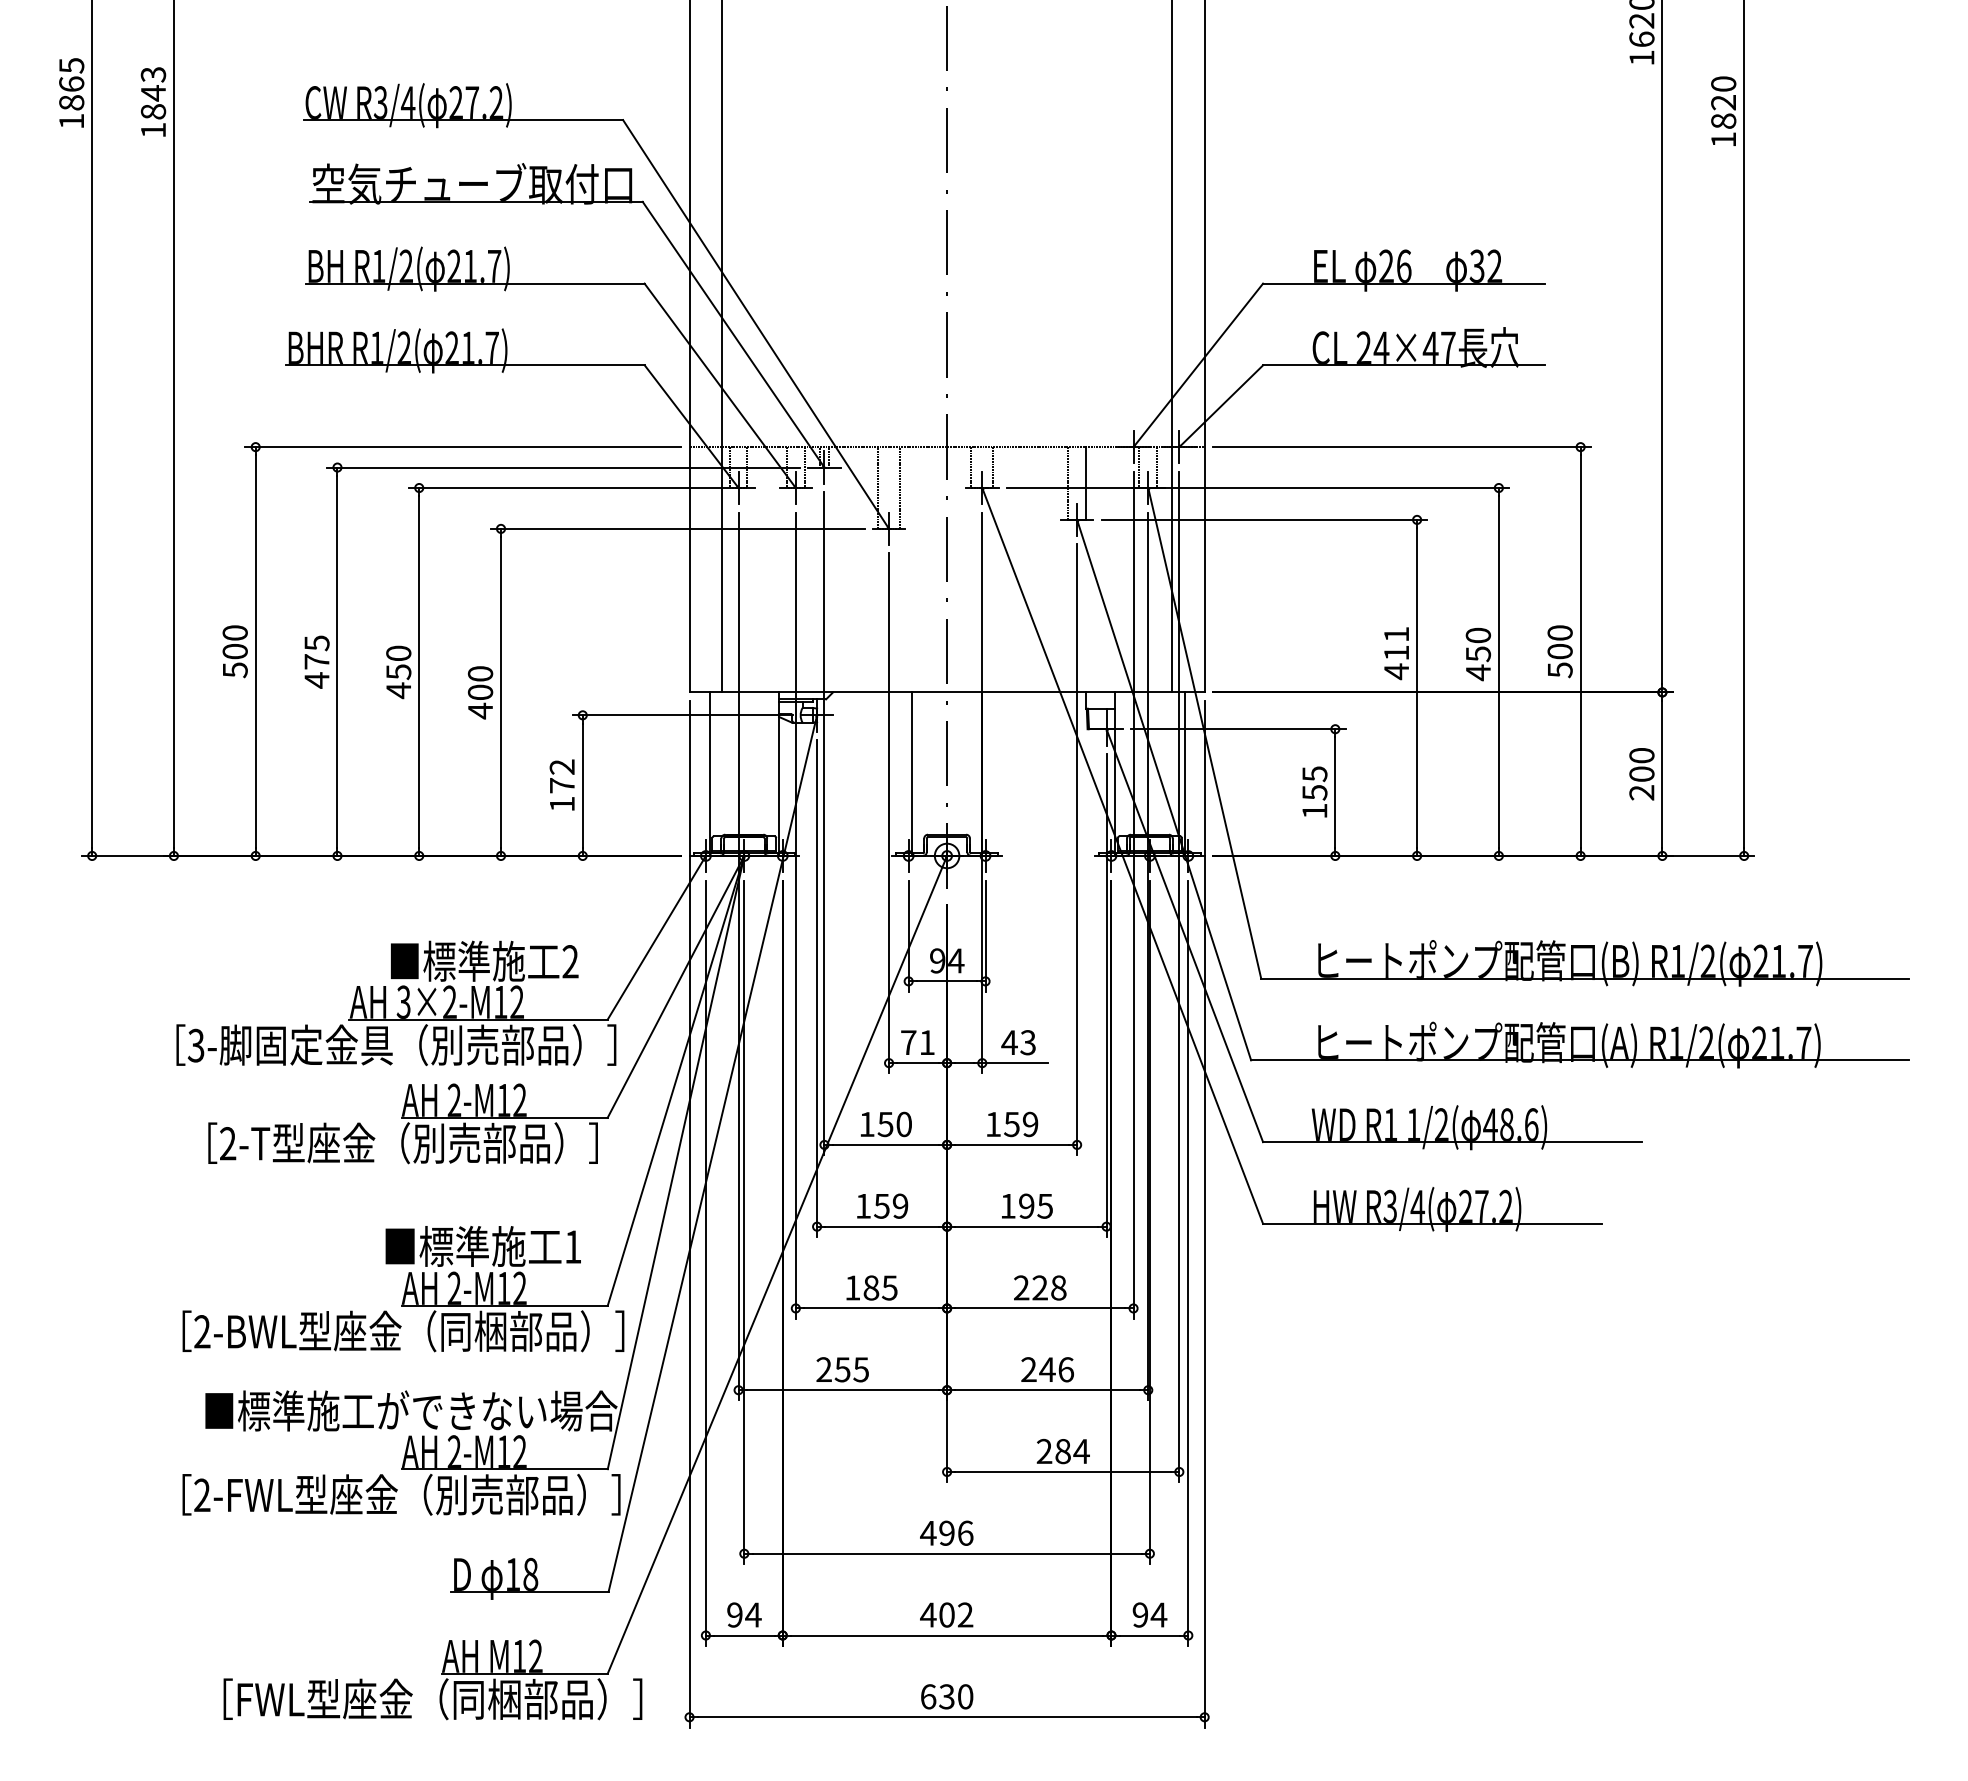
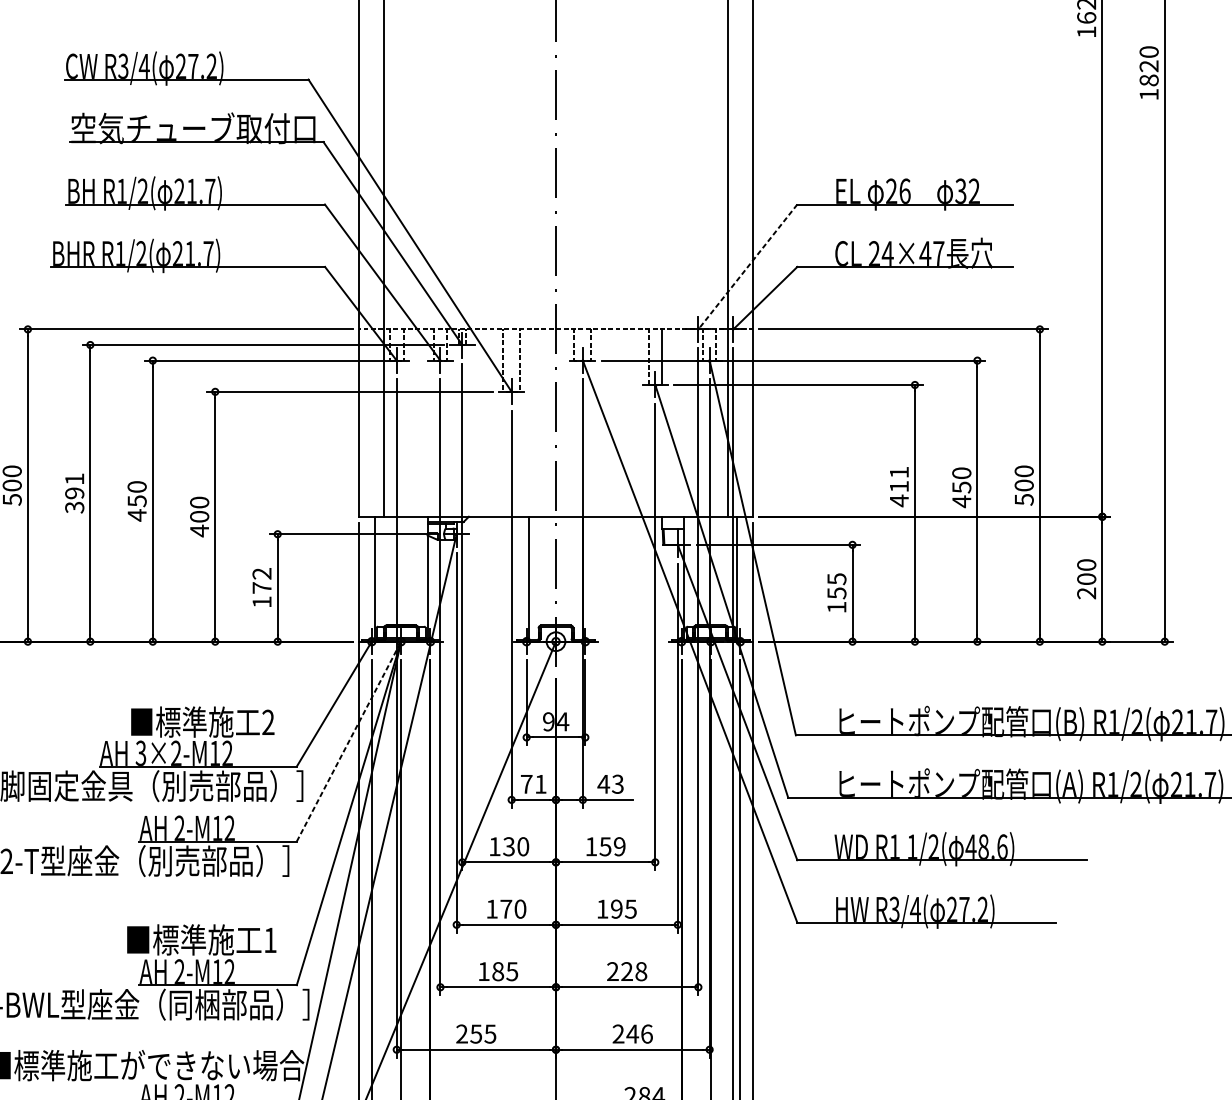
line: (1198, 365) -> (748, 267), solid -> dashed
text: (316, 661) -> (74, 493), 475 -> 391
line: (676, 986) -> (349, 741), solid -> dashed
text: (885, 1123) -> (508, 846), 150 -> 130
text: (891, 1205) -> (513, 908), 159 -> 170

